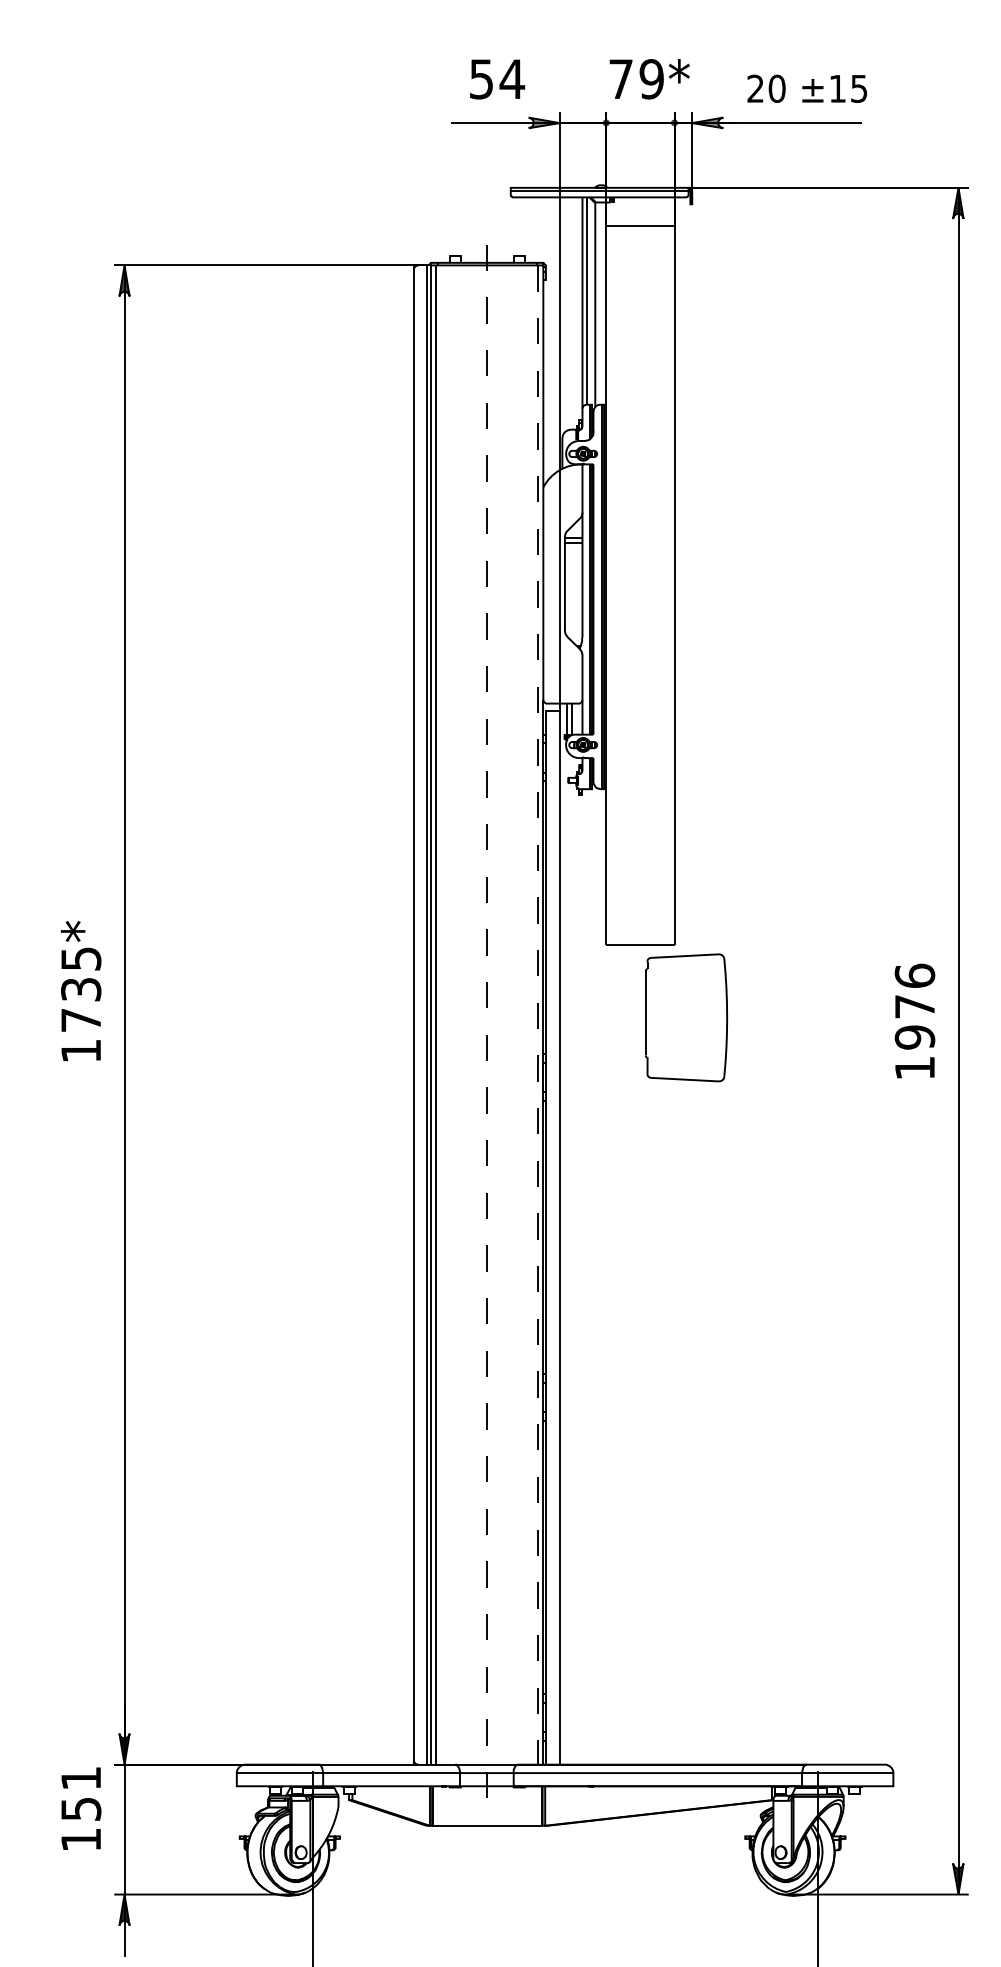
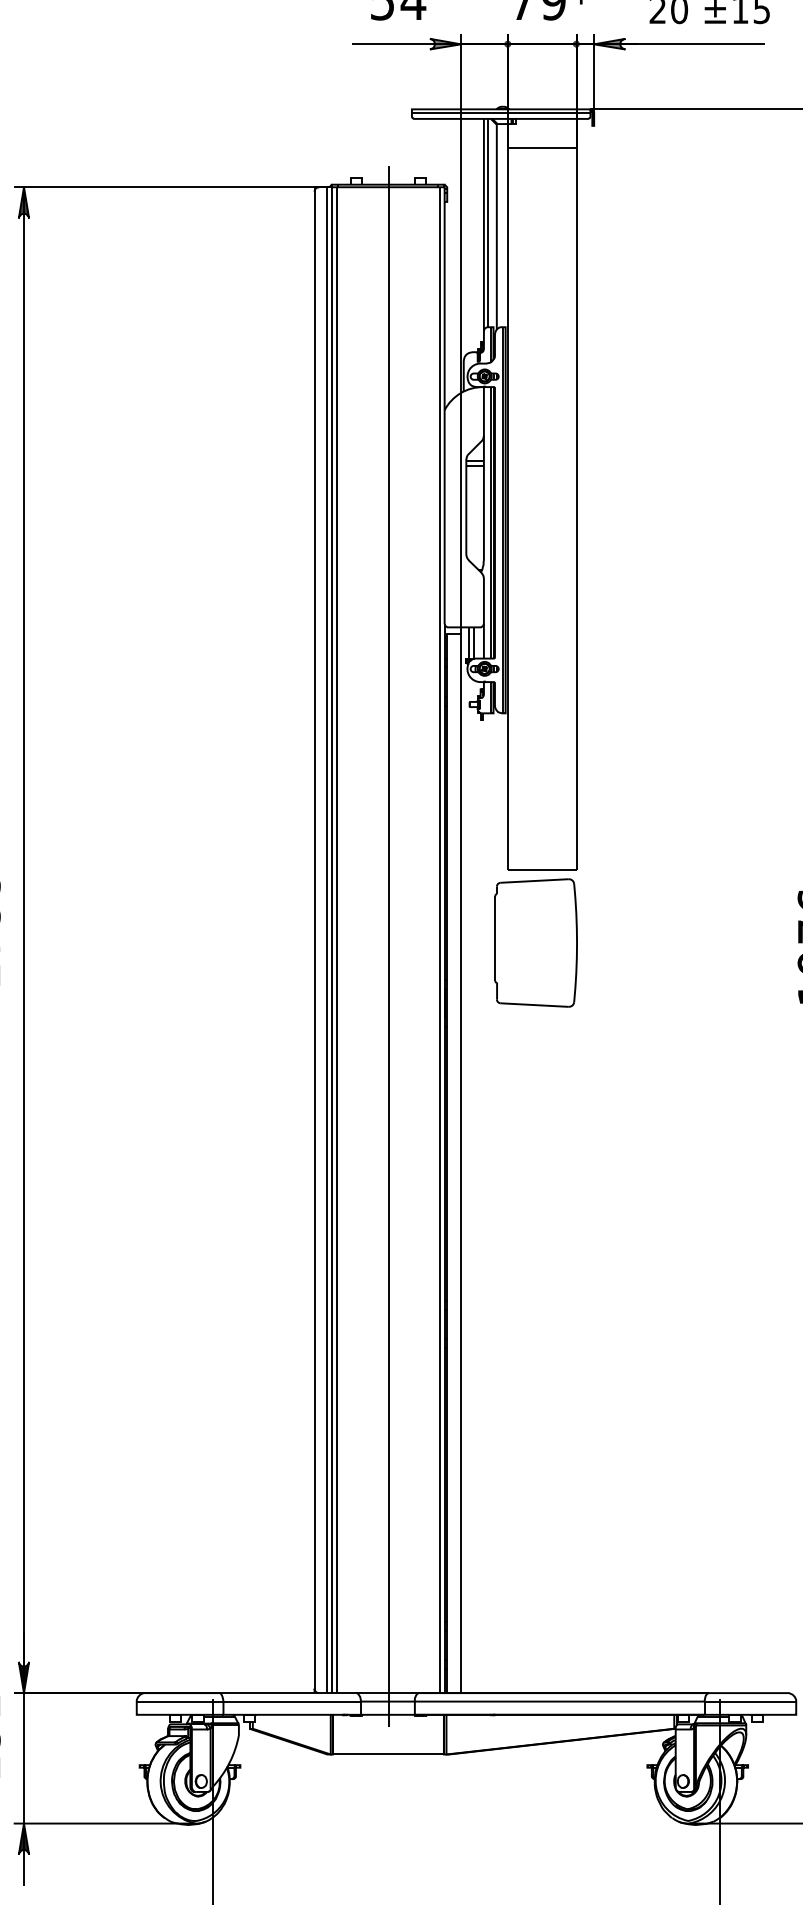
line: (538, 1015) -> (439, 940), dashed -> solid
part: (686, 1017) -> (536, 942), moved
line: (487, 1021) -> (388, 946), dashed -> solid

